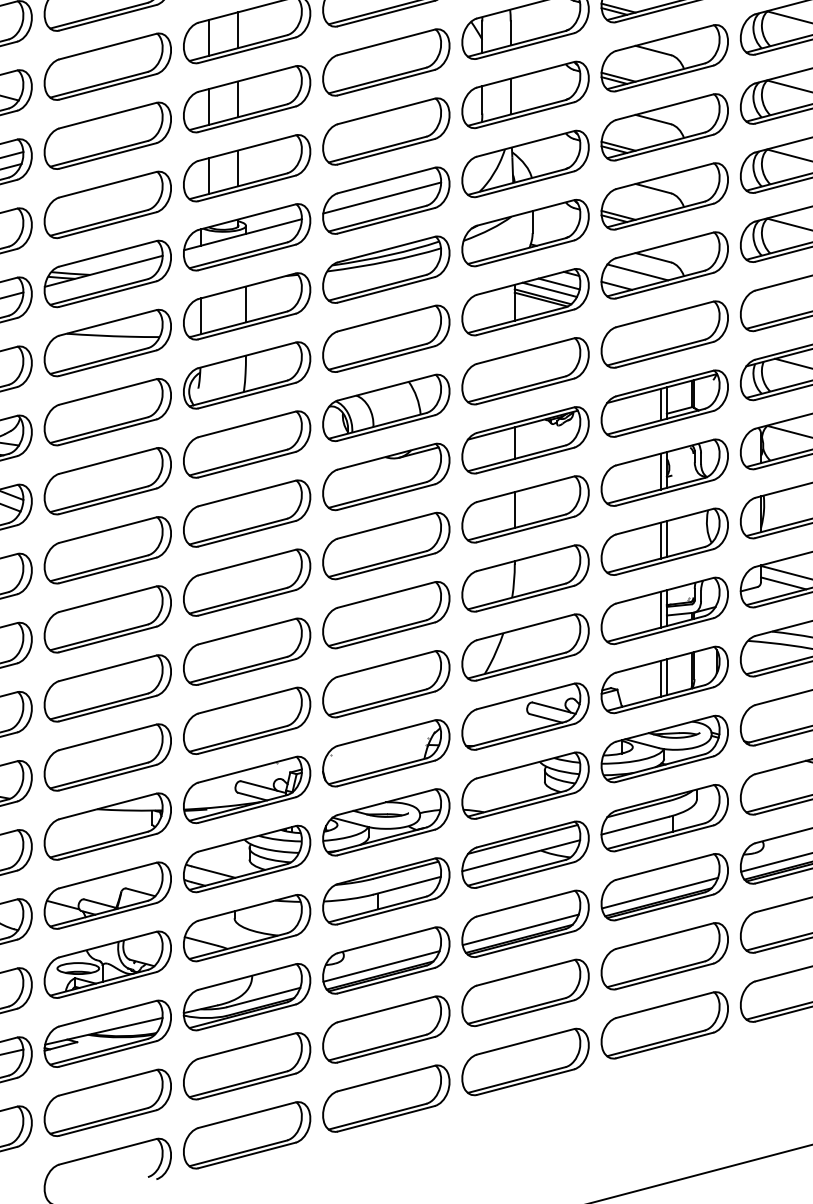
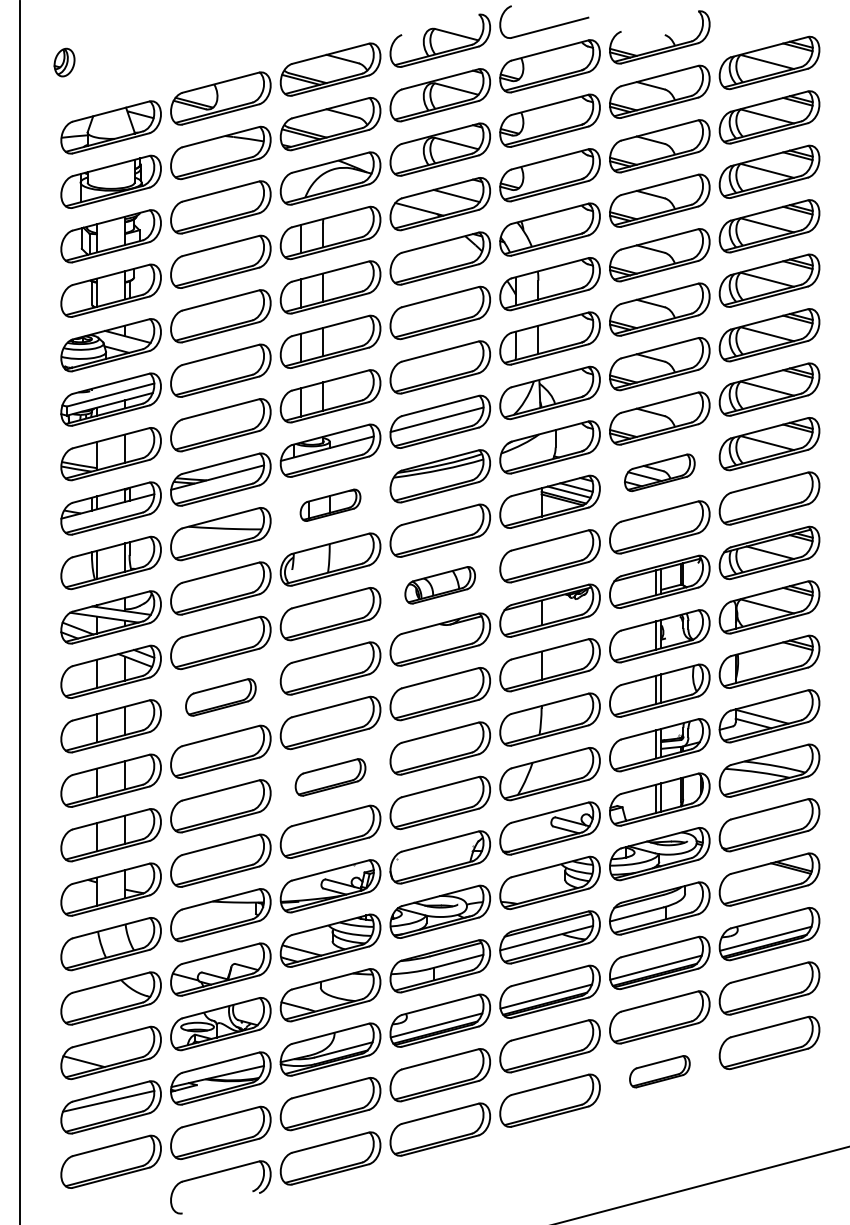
part: (664, 264) -> (659, 472), size x0.7
part: (246, 306) -> (330, 505), size x0.6
part: (385, 408) -> (439, 585), size x0.7
part: (107, 550) -> (220, 697), size x0.7
part: (246, 651) -> (330, 777), size x0.7
part: (664, 1024) -> (659, 1071), size x0.6

